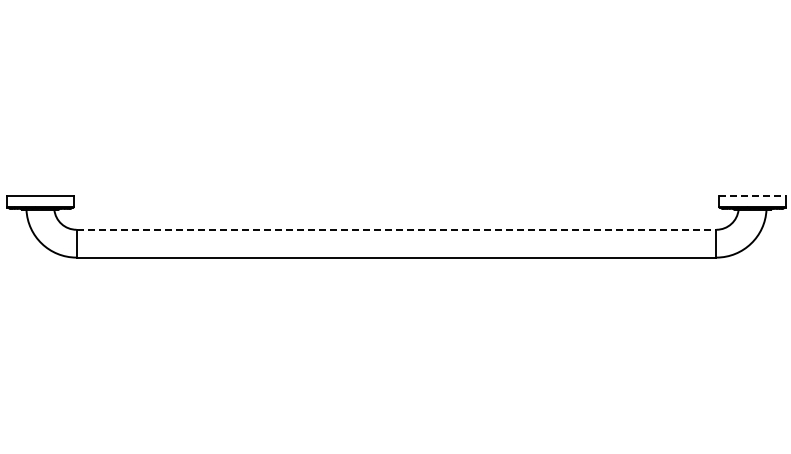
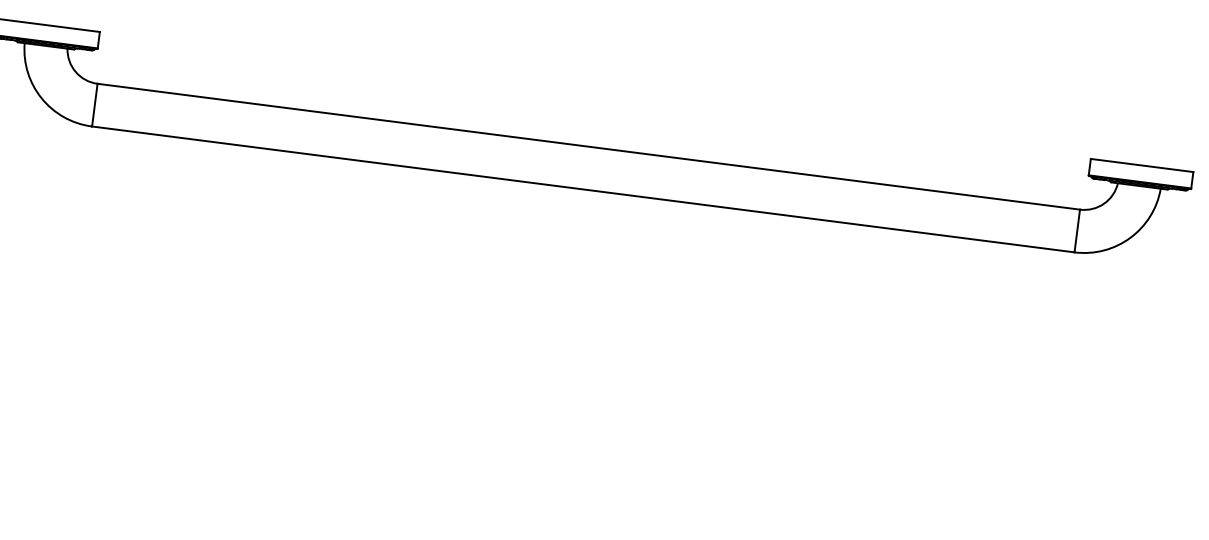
line: (753, 196) -> (1143, 165), dashed -> solid
line: (396, 229) -> (588, 146), dashed -> solid

